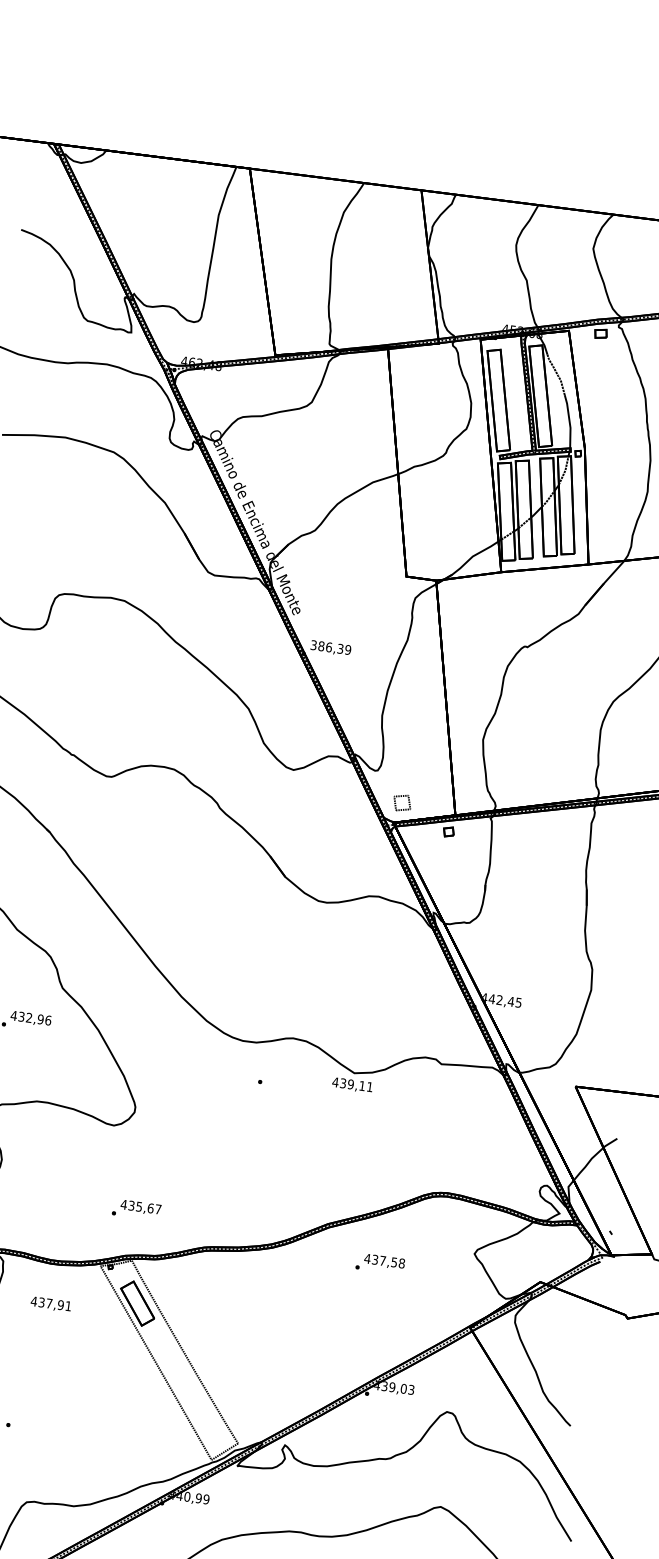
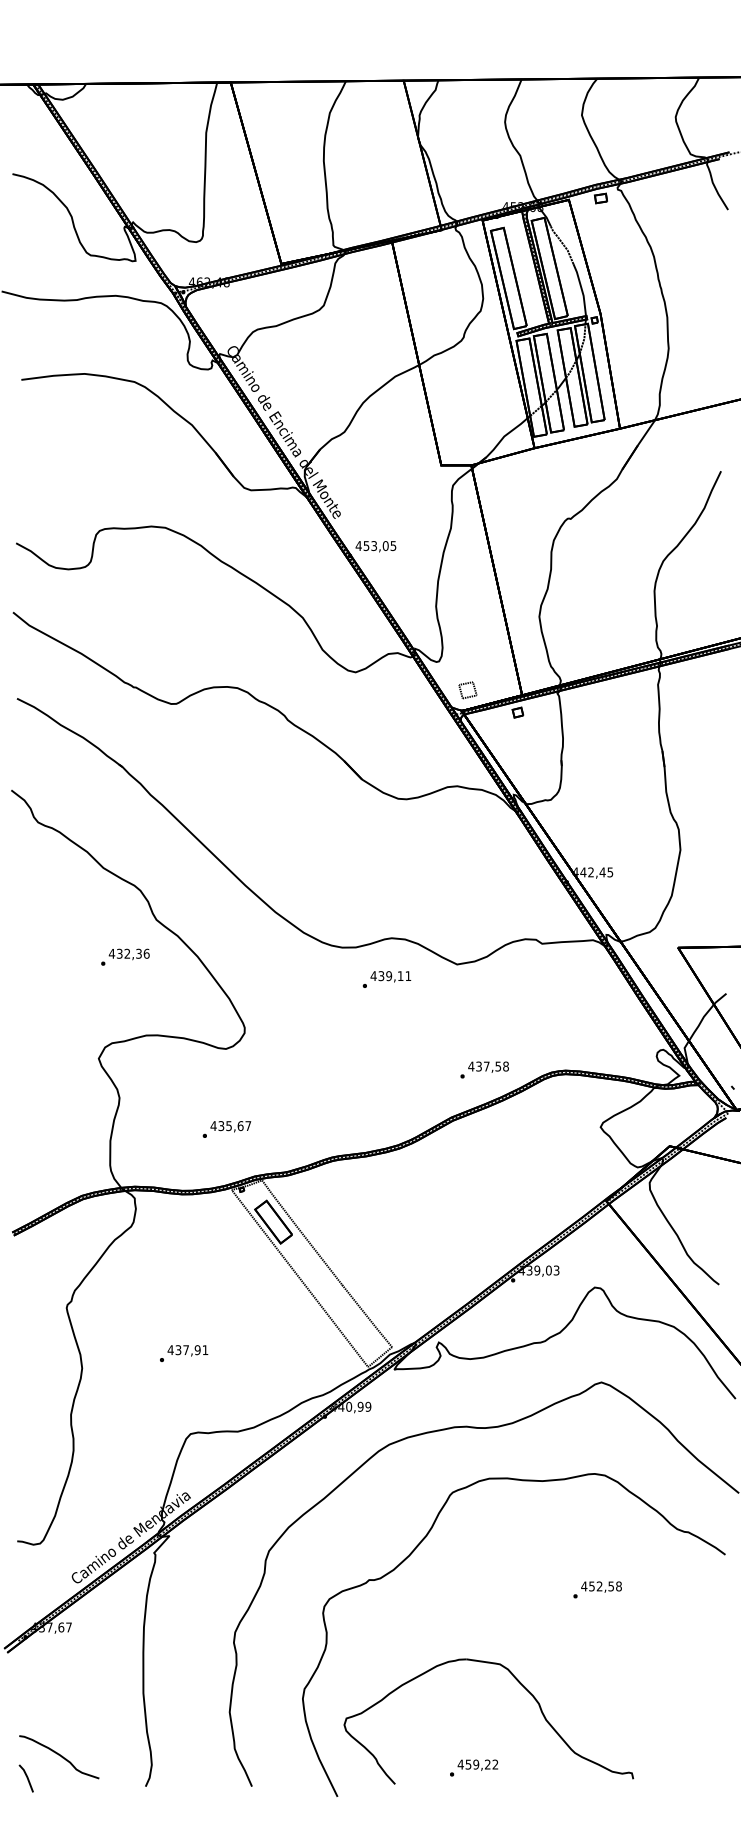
text: (330, 648) -> (375, 546), 386,39 -> 453,05
text: (40, 1019) -> (138, 953), 432,96 -> 432,36
text: (352, 1085) -> (390, 976), moved
text: (136, 1209) -> (226, 1129), moved
text: (380, 1263) -> (484, 1069), moved
text: (50, 1304) -> (187, 1350), moved

